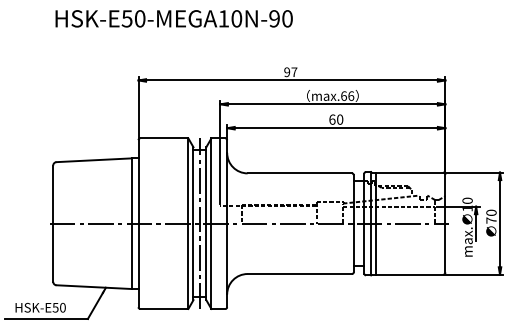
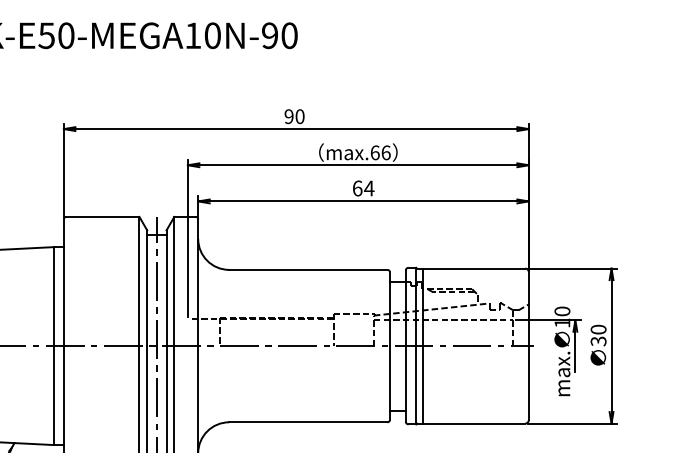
text: (294, 72) -> (300, 117), 97 -> 90
text: (339, 119) -> (368, 188), 60 -> 64
text: (491, 220) -> (598, 341), 70 -> 30

